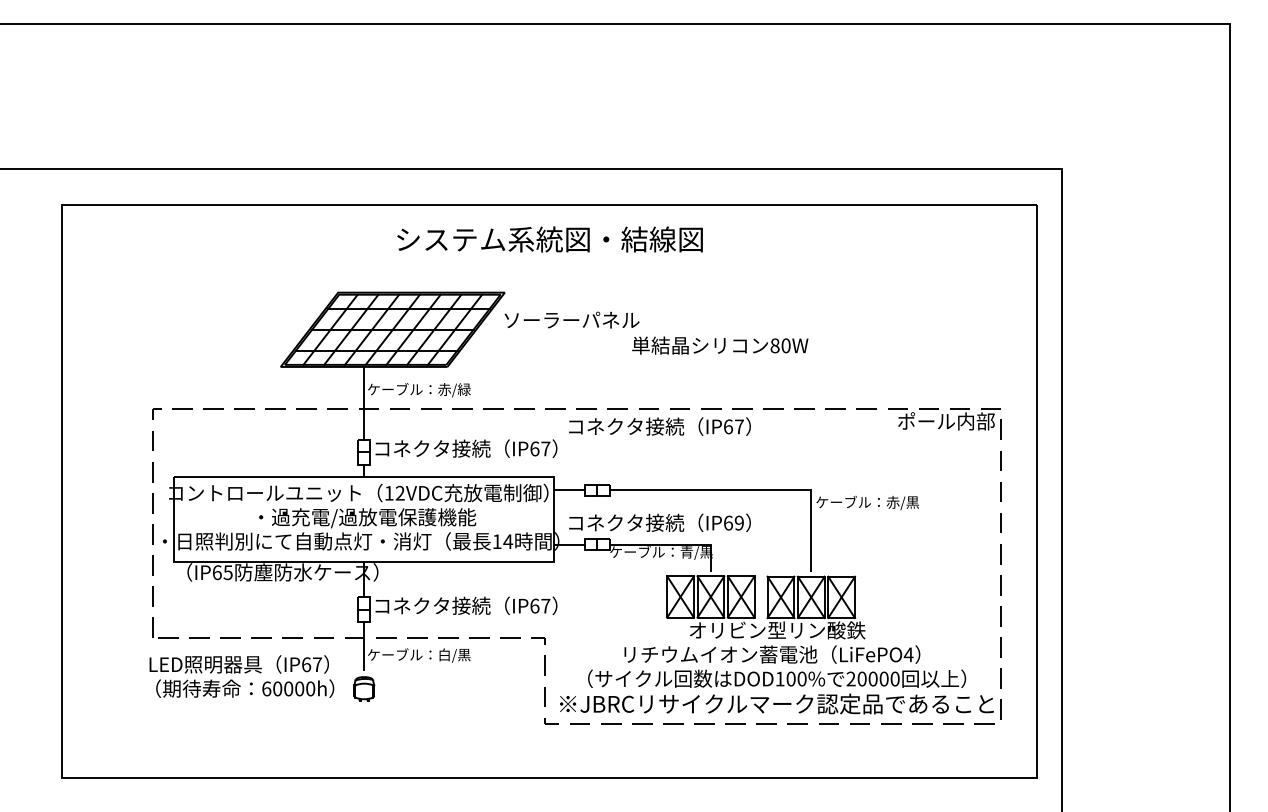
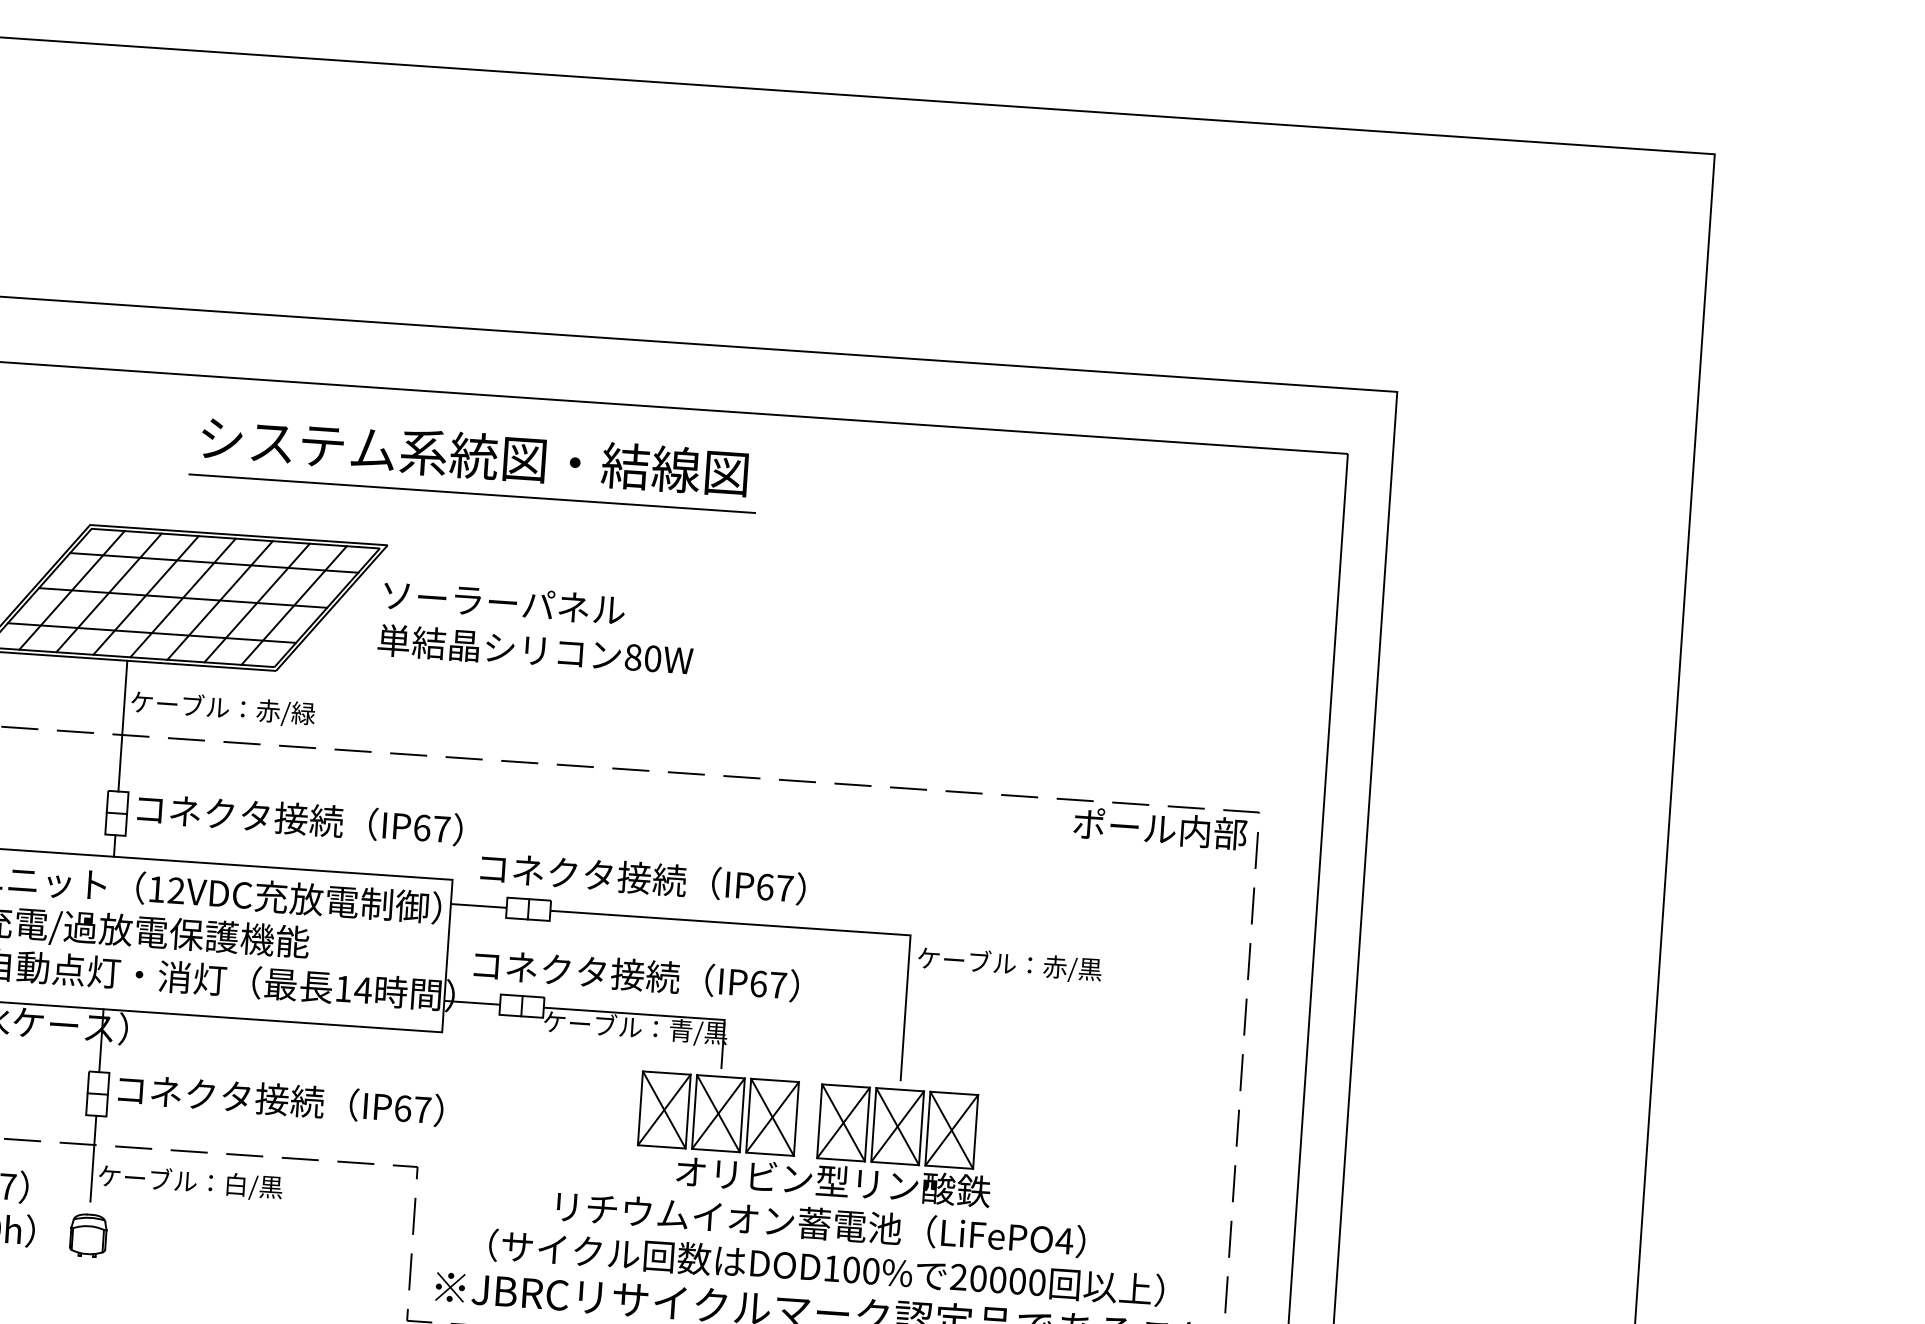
line: (549, 260) -> (471, 493), added
text: (720, 345) -> (535, 650), moved
text: (659, 426) -> (642, 878), moved
text: (738, 522) -> (776, 984), IP69 -> IP67

